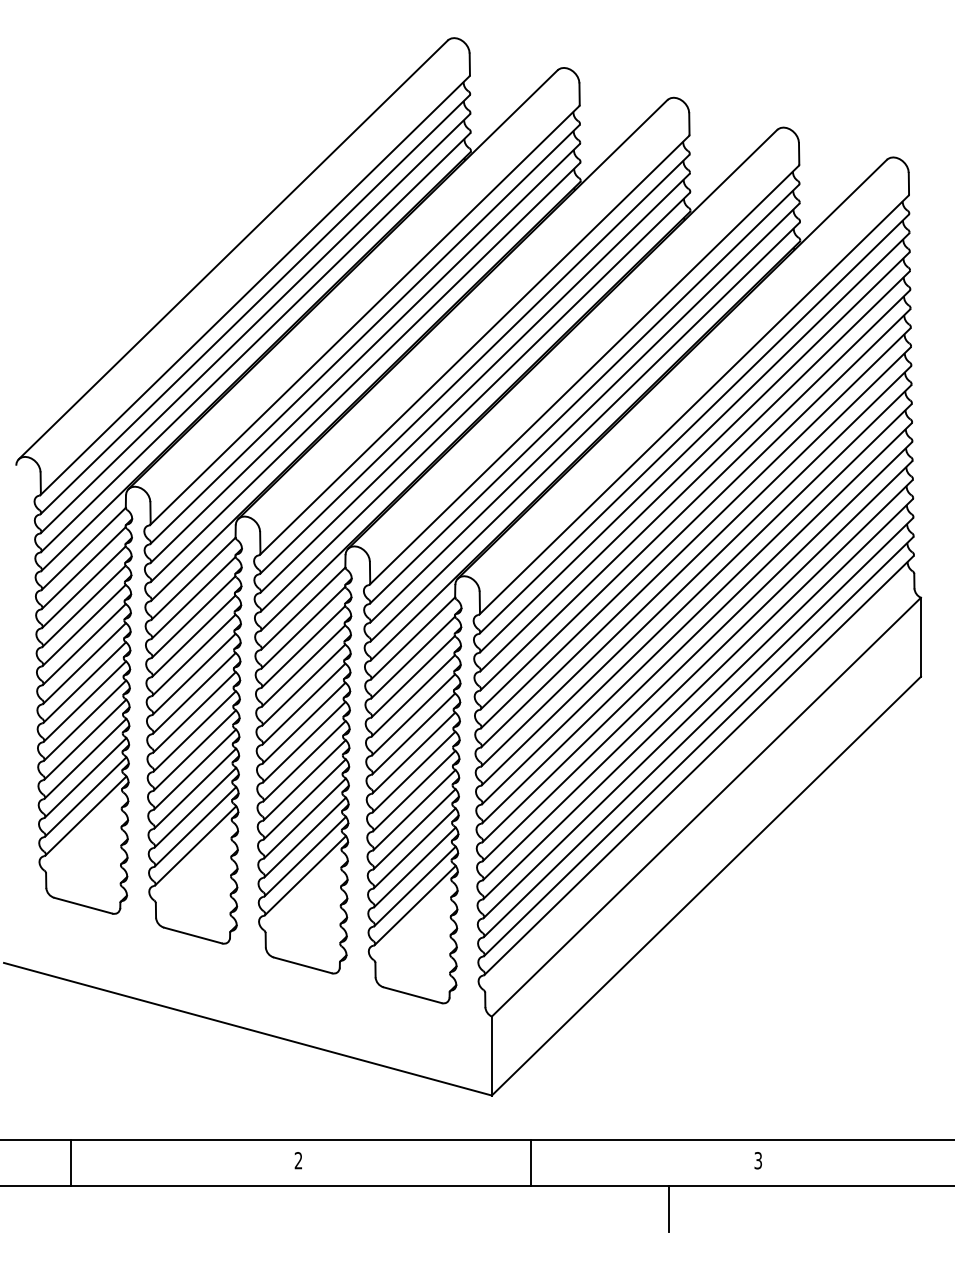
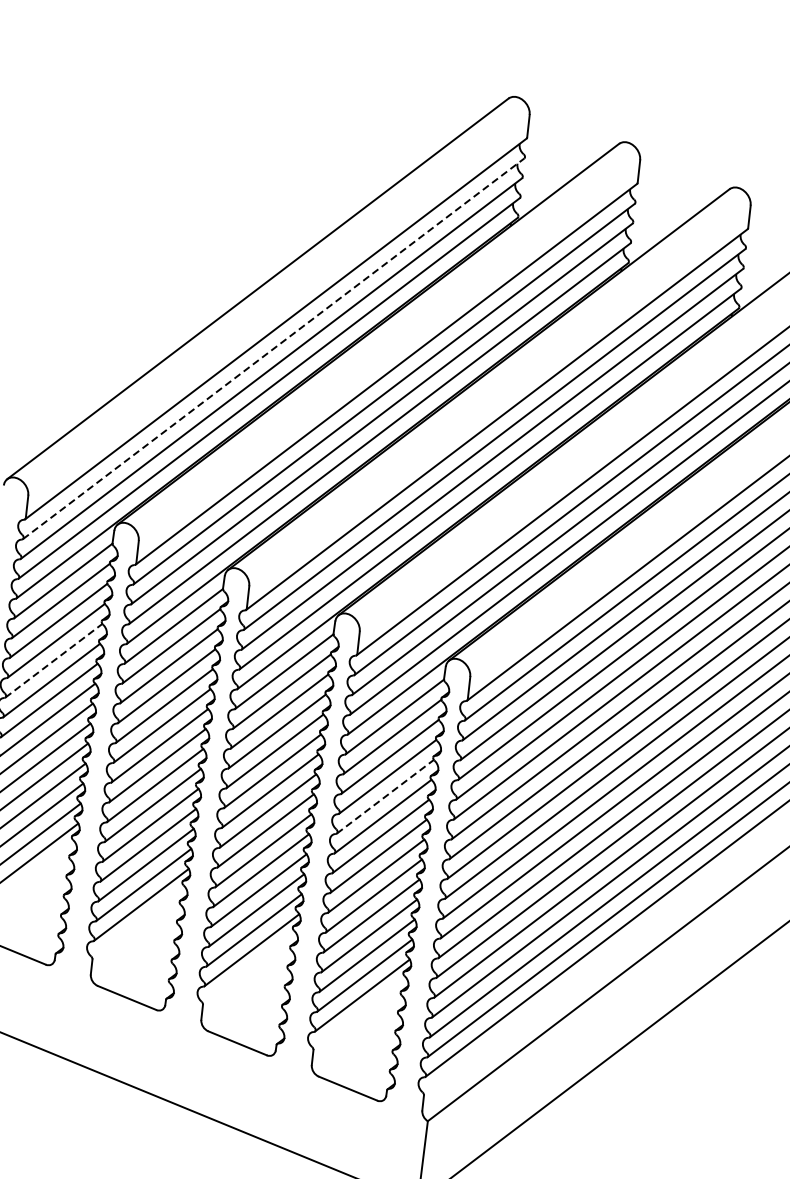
line: (255, 304) -> (273, 348), solid -> dashed
line: (84, 625) -> (54, 660), solid -> dashed
line: (413, 714) -> (385, 796), solid -> dashed

